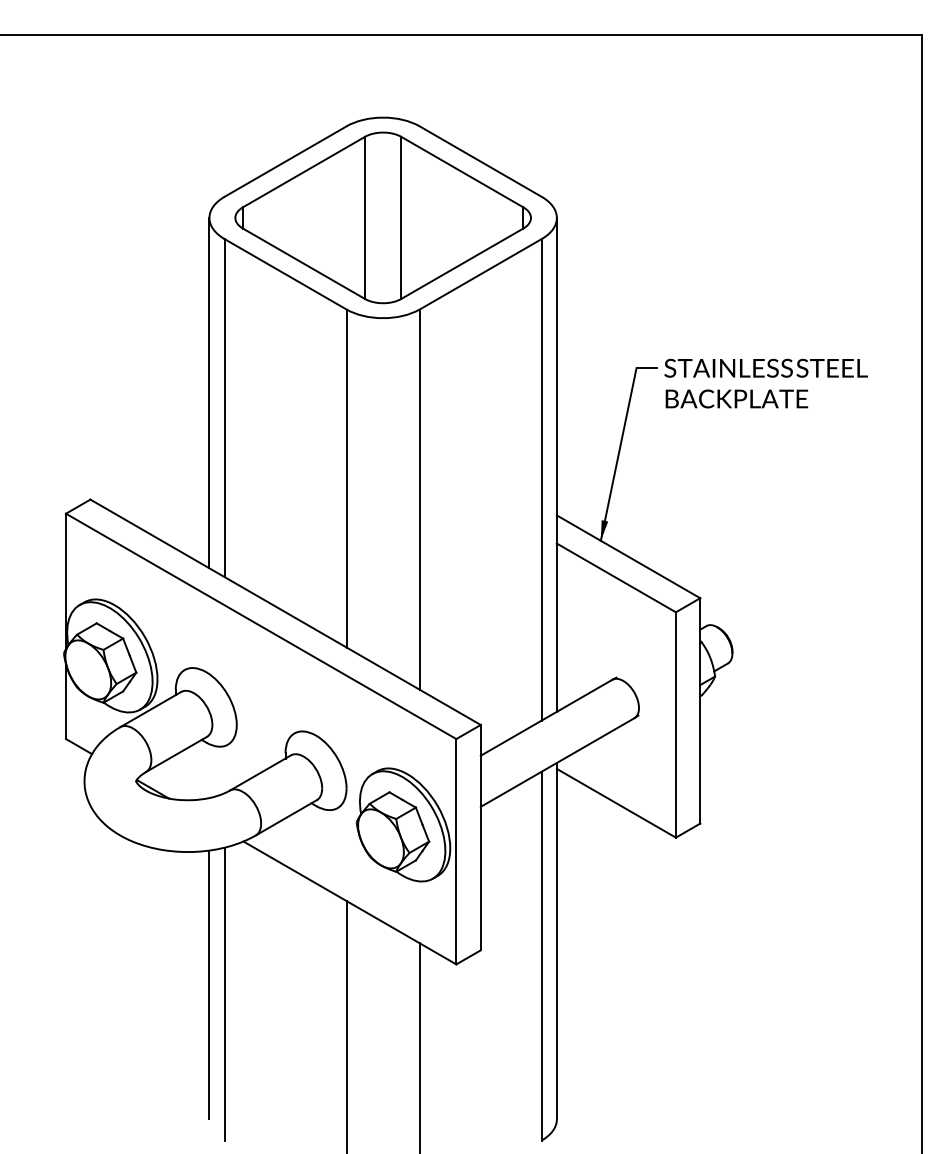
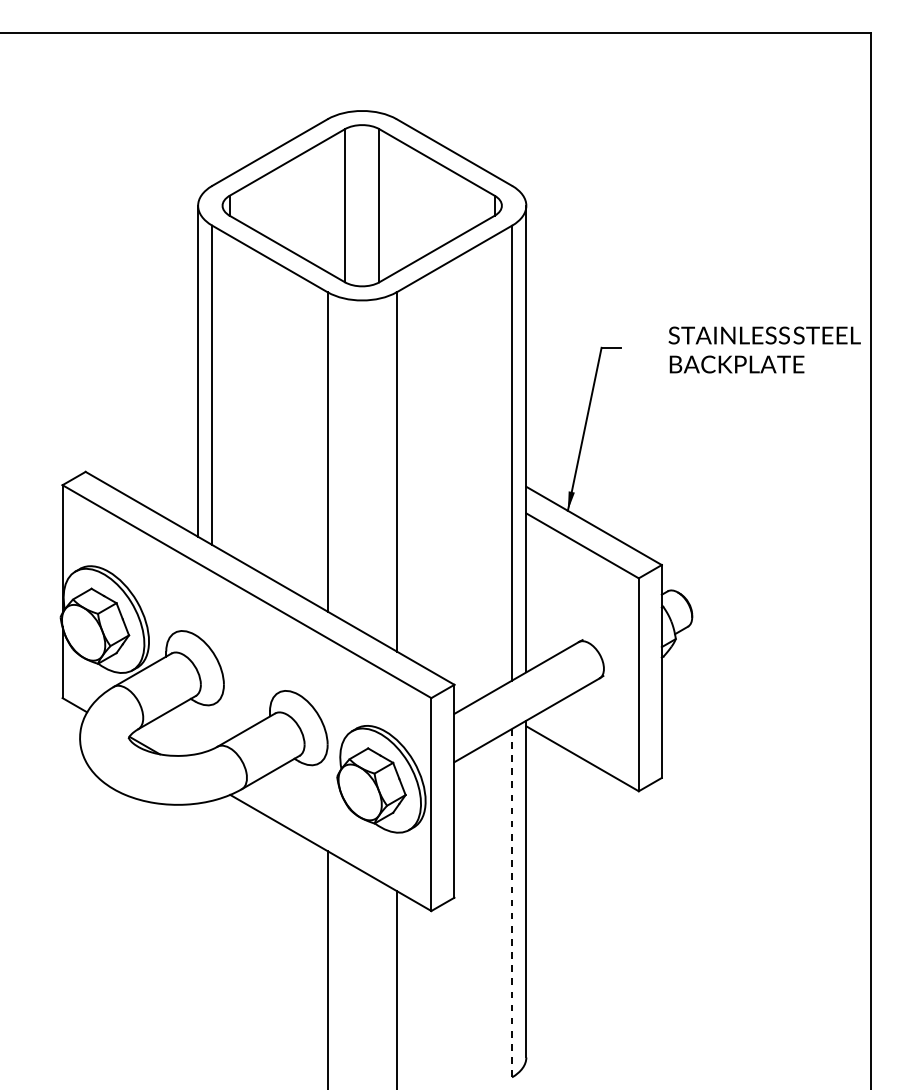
text: (765, 383) -> (764, 349), moved
line: (541, 956) -> (511, 903), solid -> dashed
line: (209, 984) -> (198, 930), removed
line: (224, 993) -> (212, 938), removed

